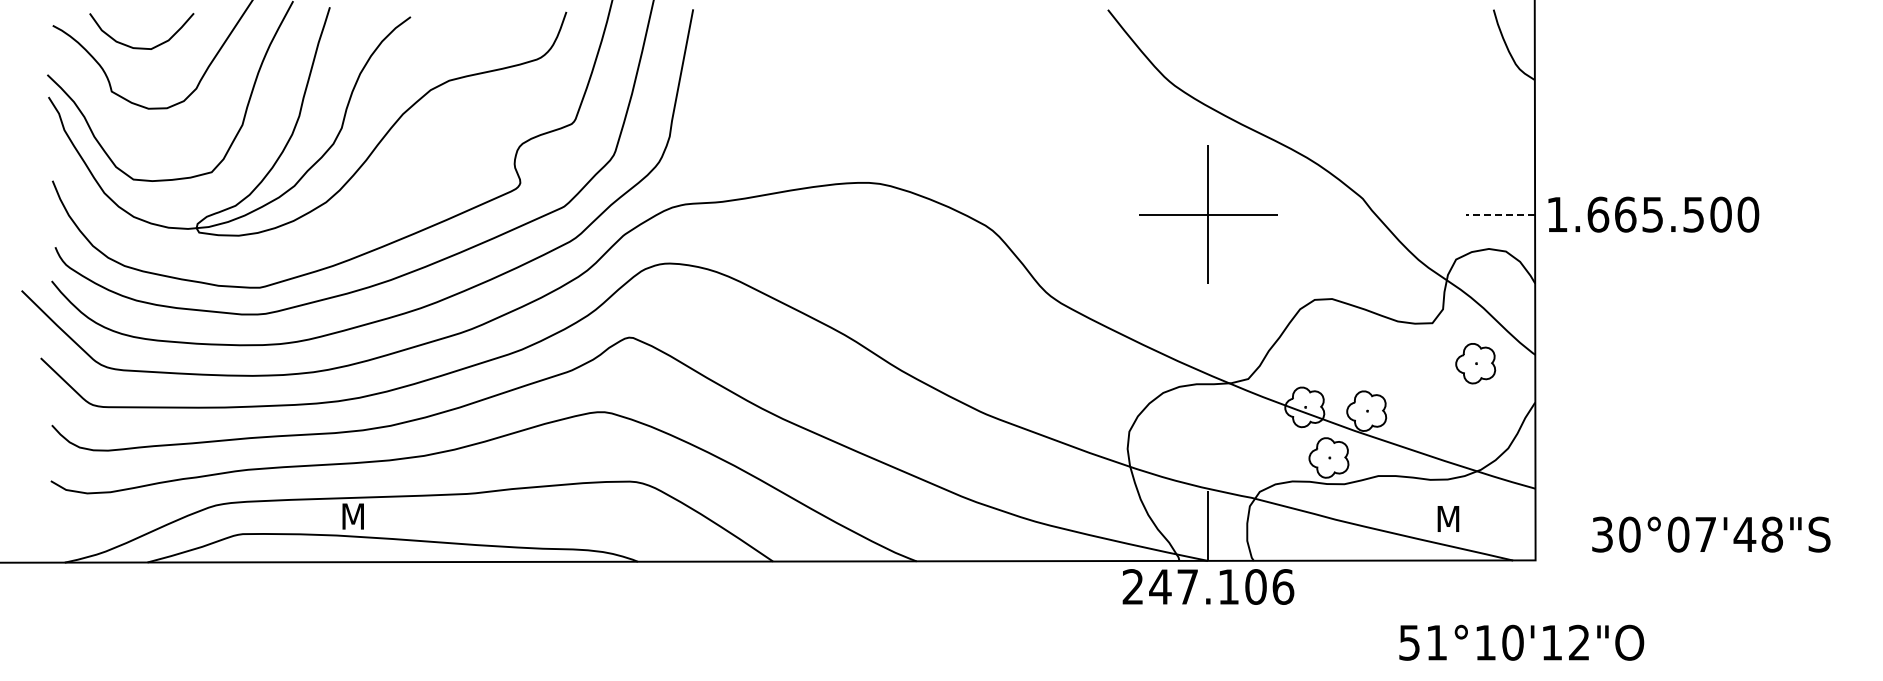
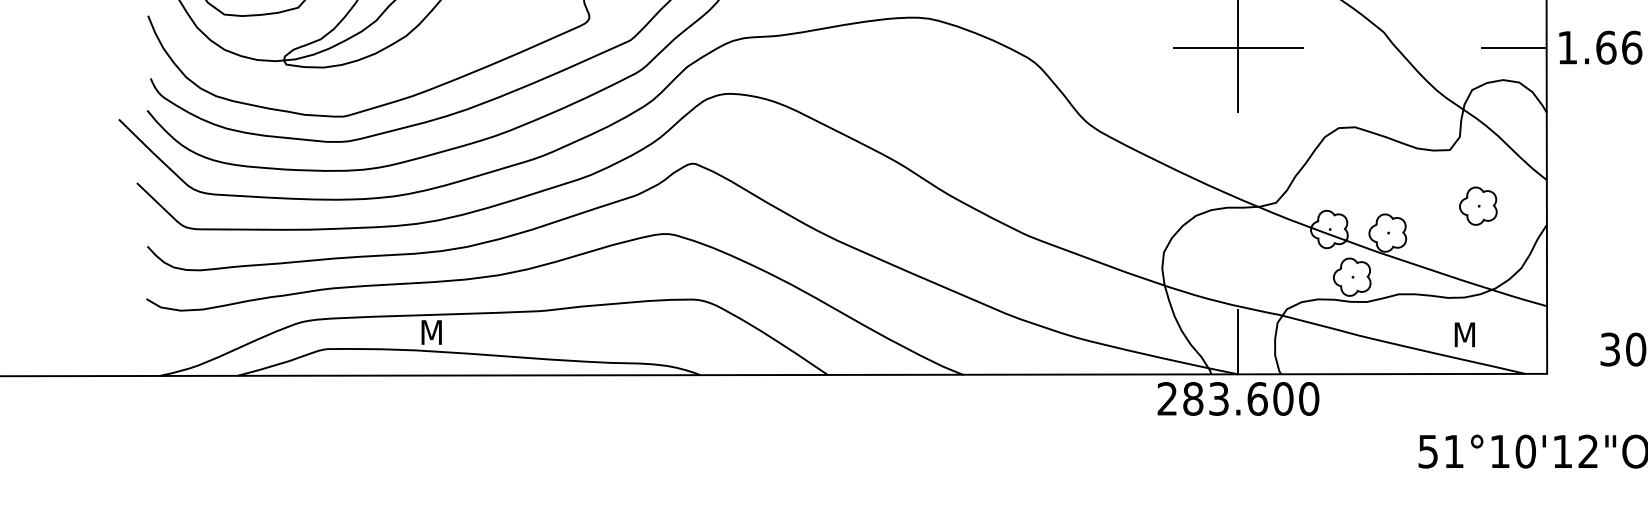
line: (1500, 214) -> (1514, 47), dashed -> solid
part: (1475, 363) -> (1478, 206), moved
text: (1221, 586) -> (1250, 398), 247.106 -> 283.600

